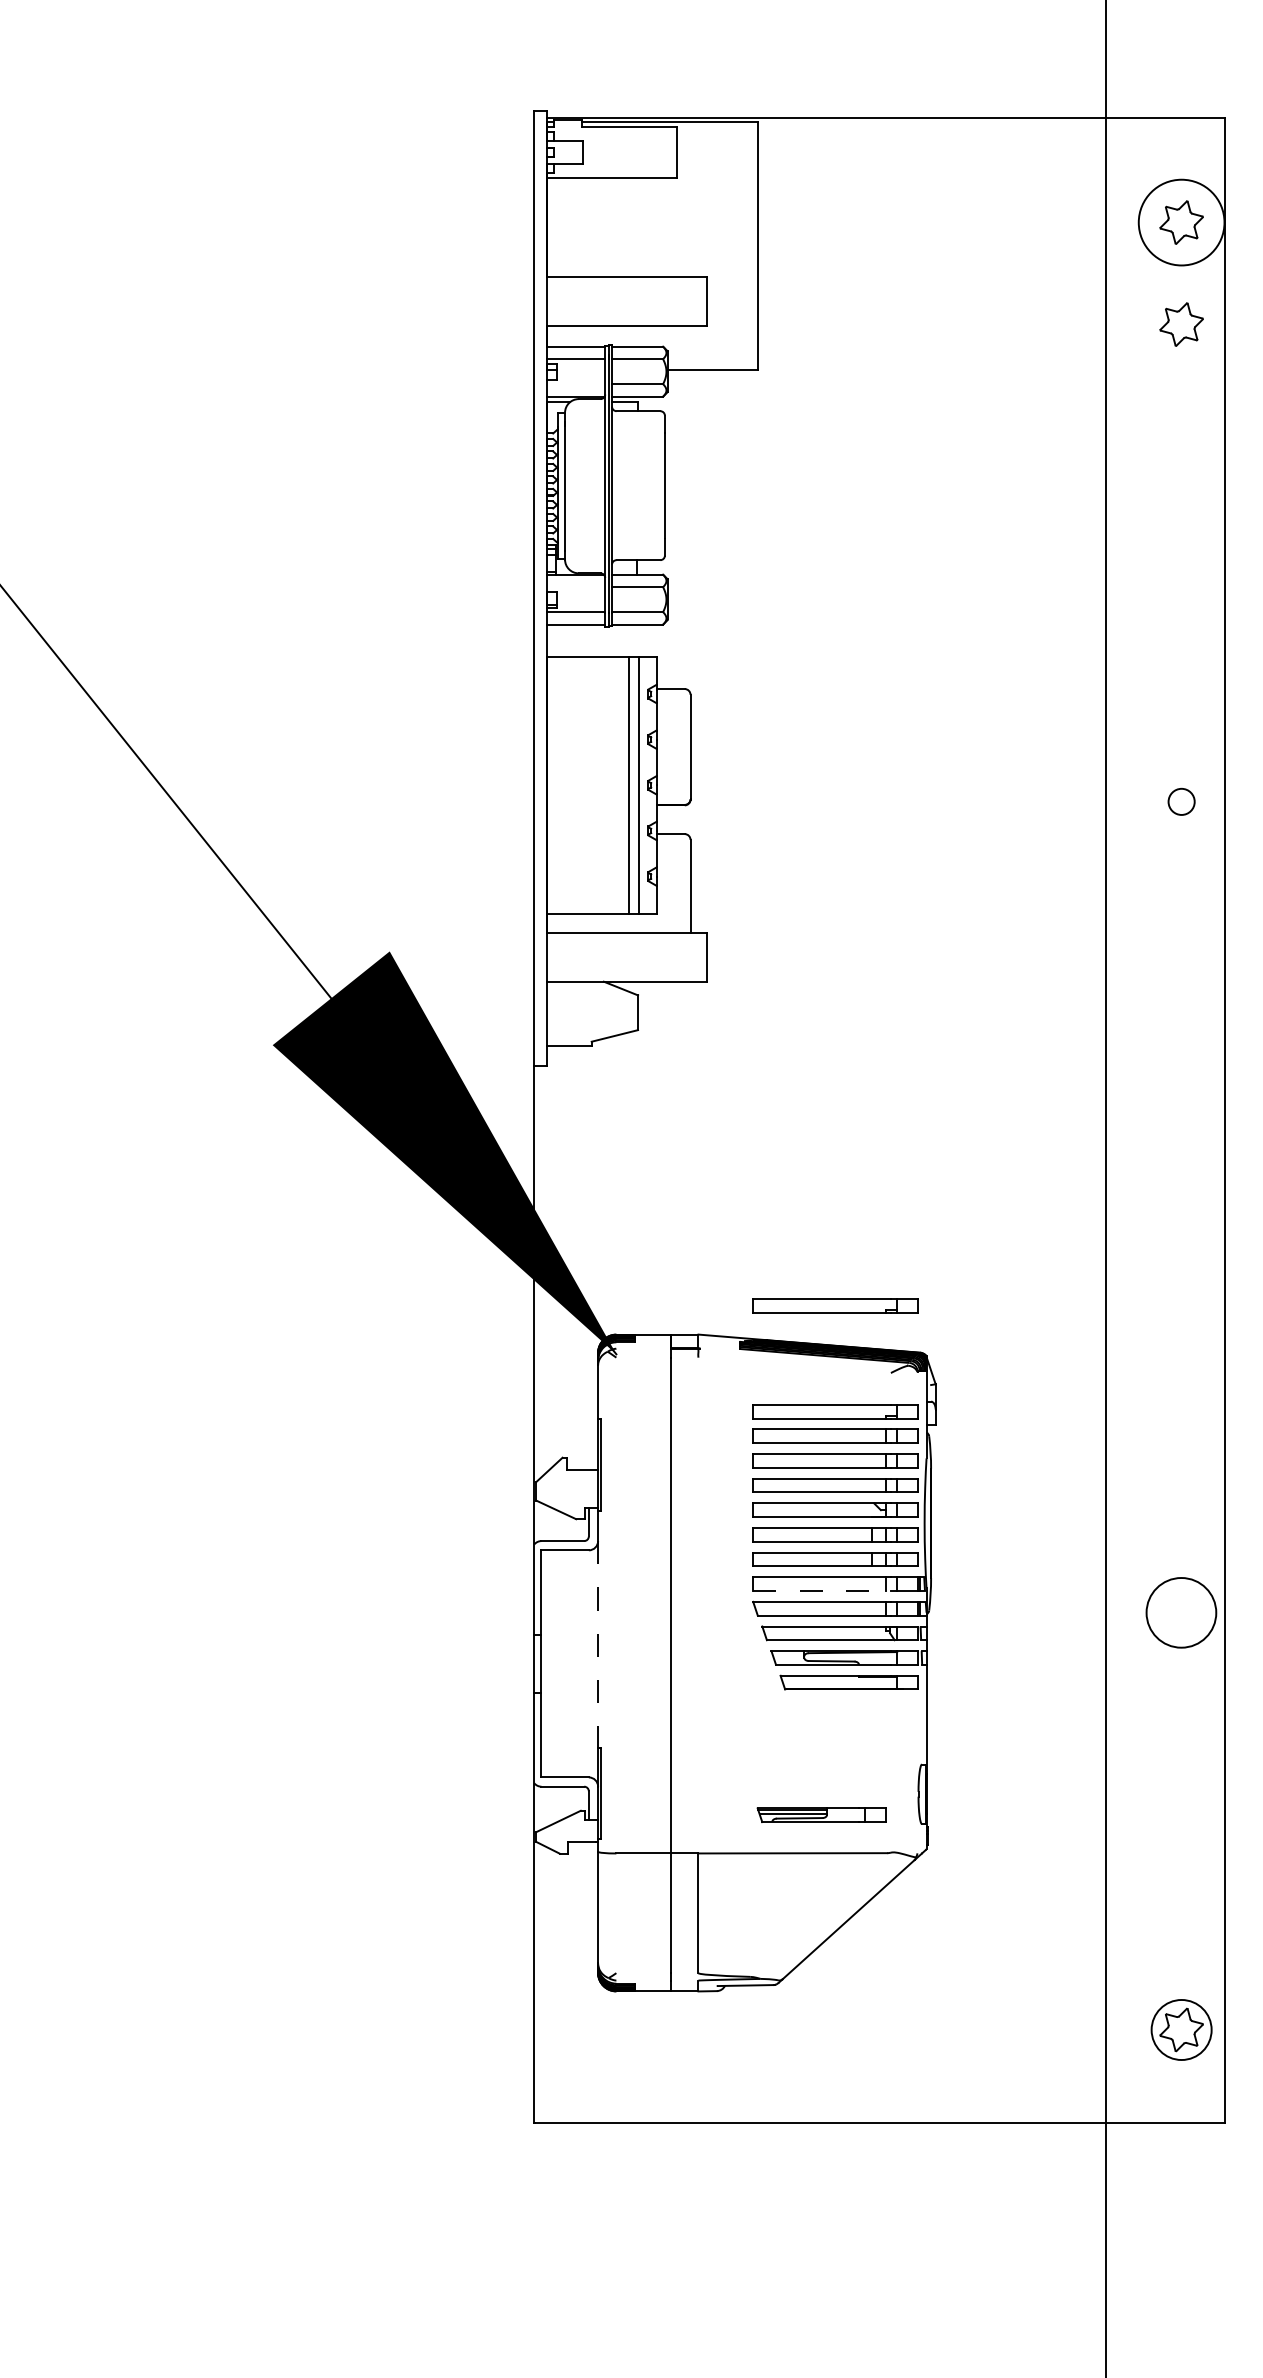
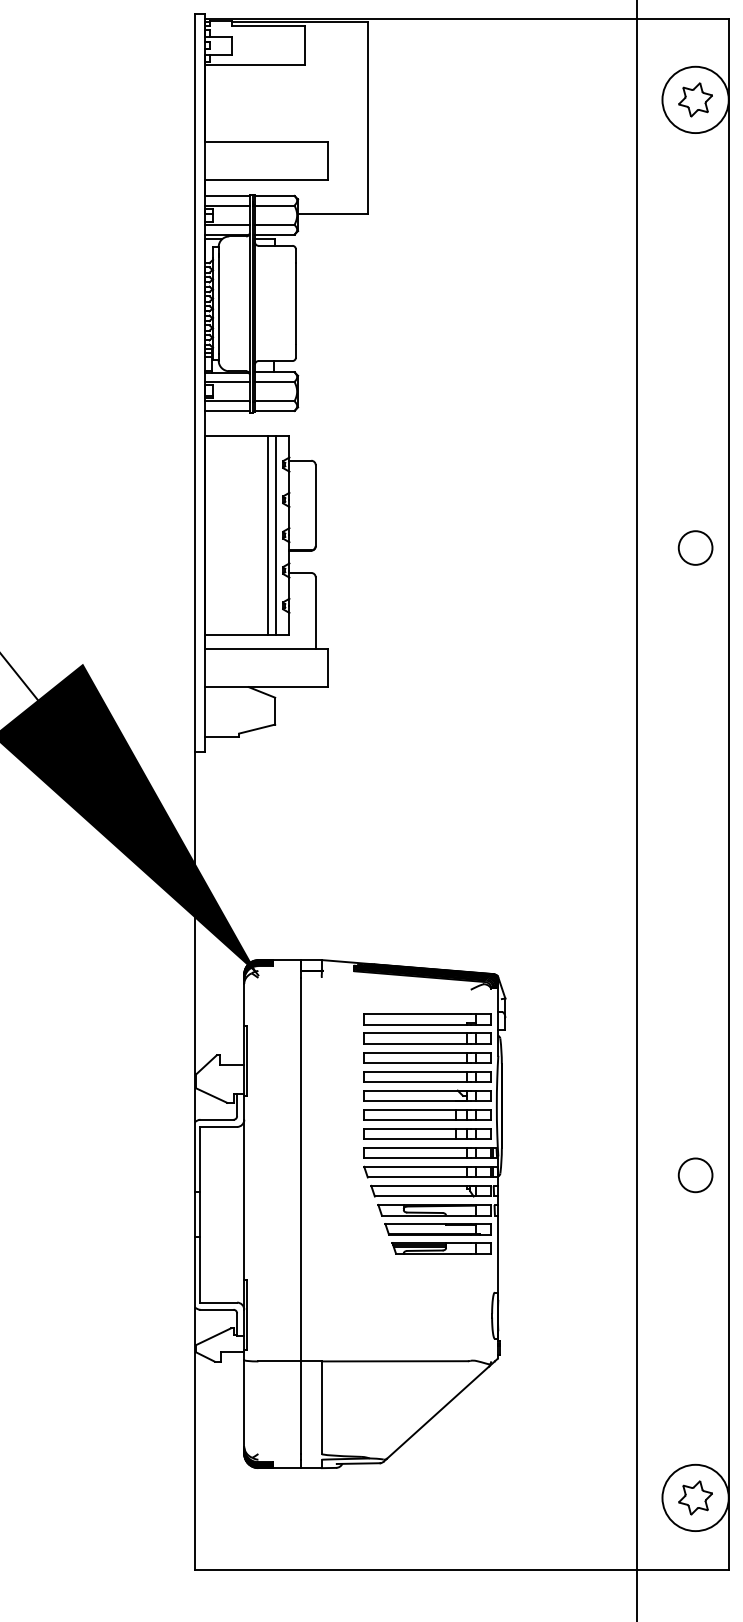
part: (1181, 324) -> (695, 178), removed
line: (575, 383) -> (226, 224), added
line: (575, 587) -> (226, 382), added
circle: (1181, 801) -> (695, 547), size x1.67
part: (835, 1305) -> (427, 937), removed
line: (822, 1590) -> (417, 1158), dashed -> solid
circle: (1181, 1612) -> (695, 1175), size x0.62
line: (598, 1644) -> (244, 1199), dashed -> solid
part: (821, 1814) -> (441, 1247), moved
circle: (1181, 2029) -> (695, 1497), size x1.43

